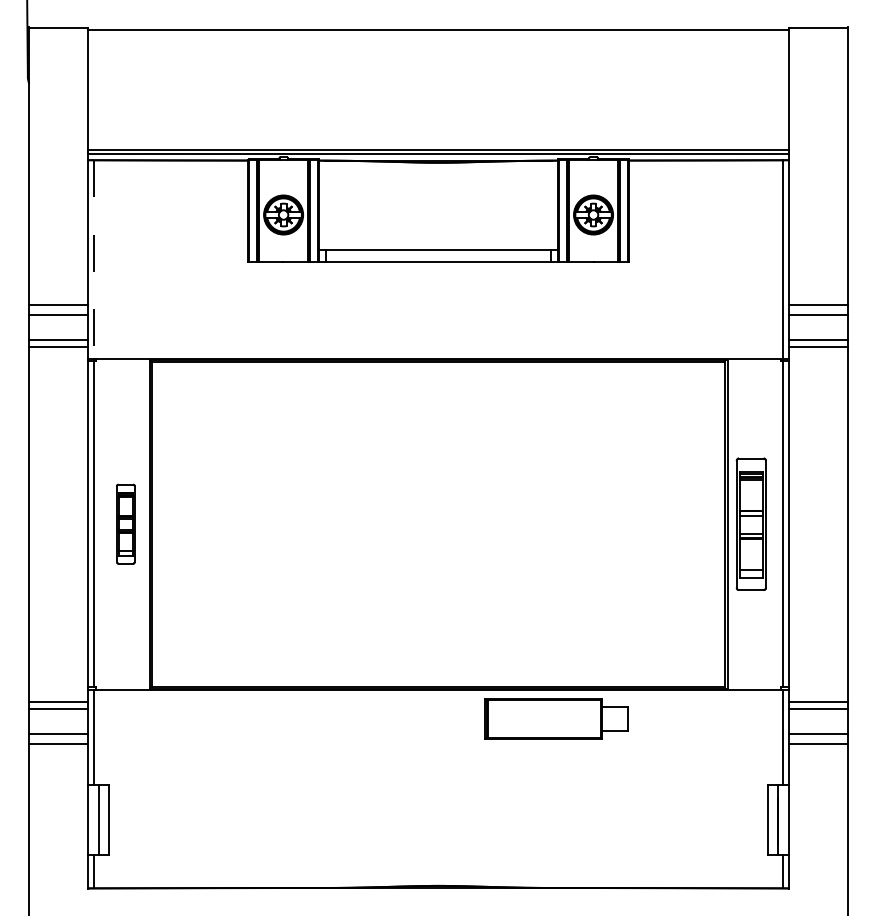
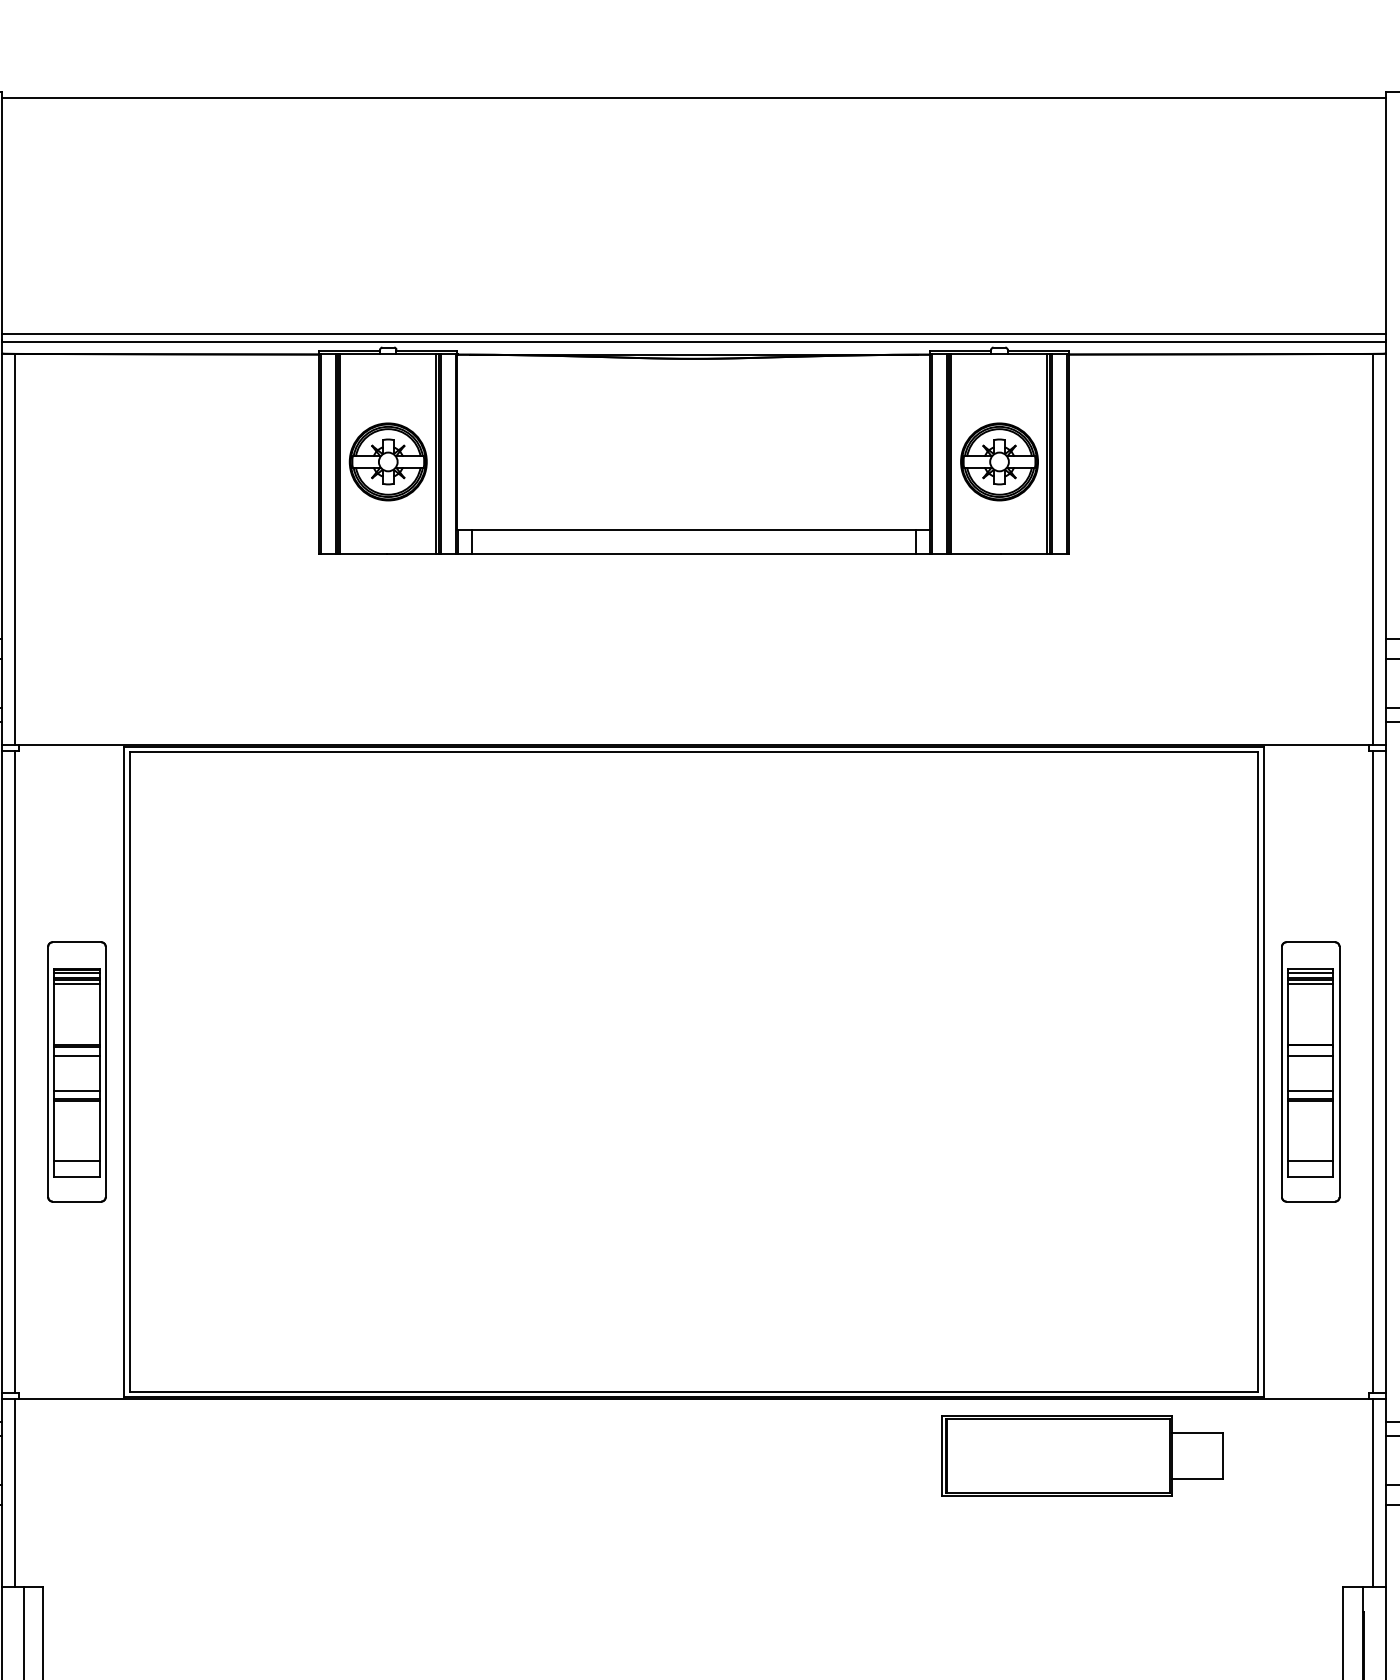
line: (94, 259) -> (15, 549), dashed -> solid
part: (125, 523) -> (76, 1070), size x1.67
part: (556, 718) -> (1082, 1454), moved

